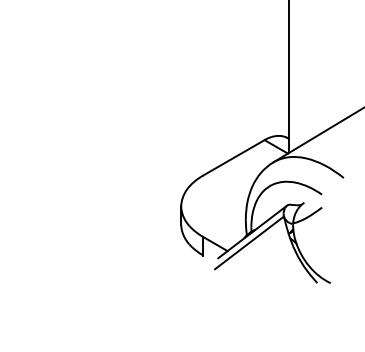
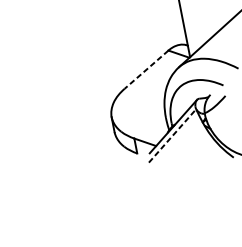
line: (233, 158) -> (146, 70), solid -> dashed
line: (249, 242) -> (172, 135), solid -> dashed

